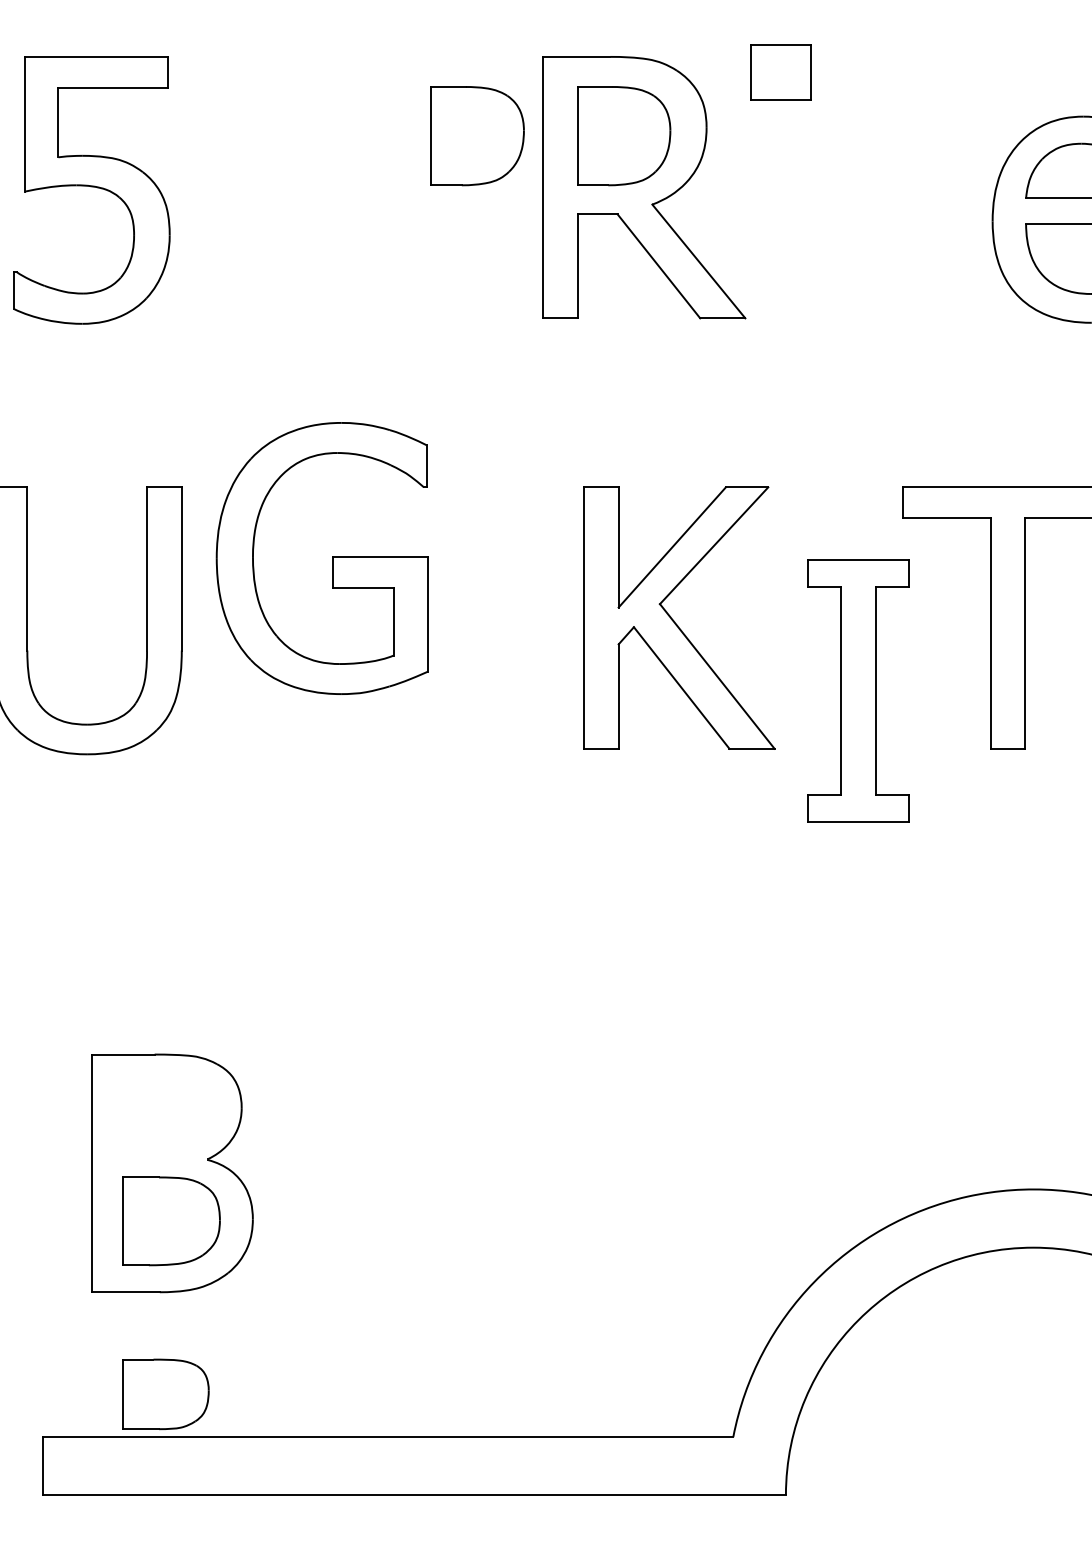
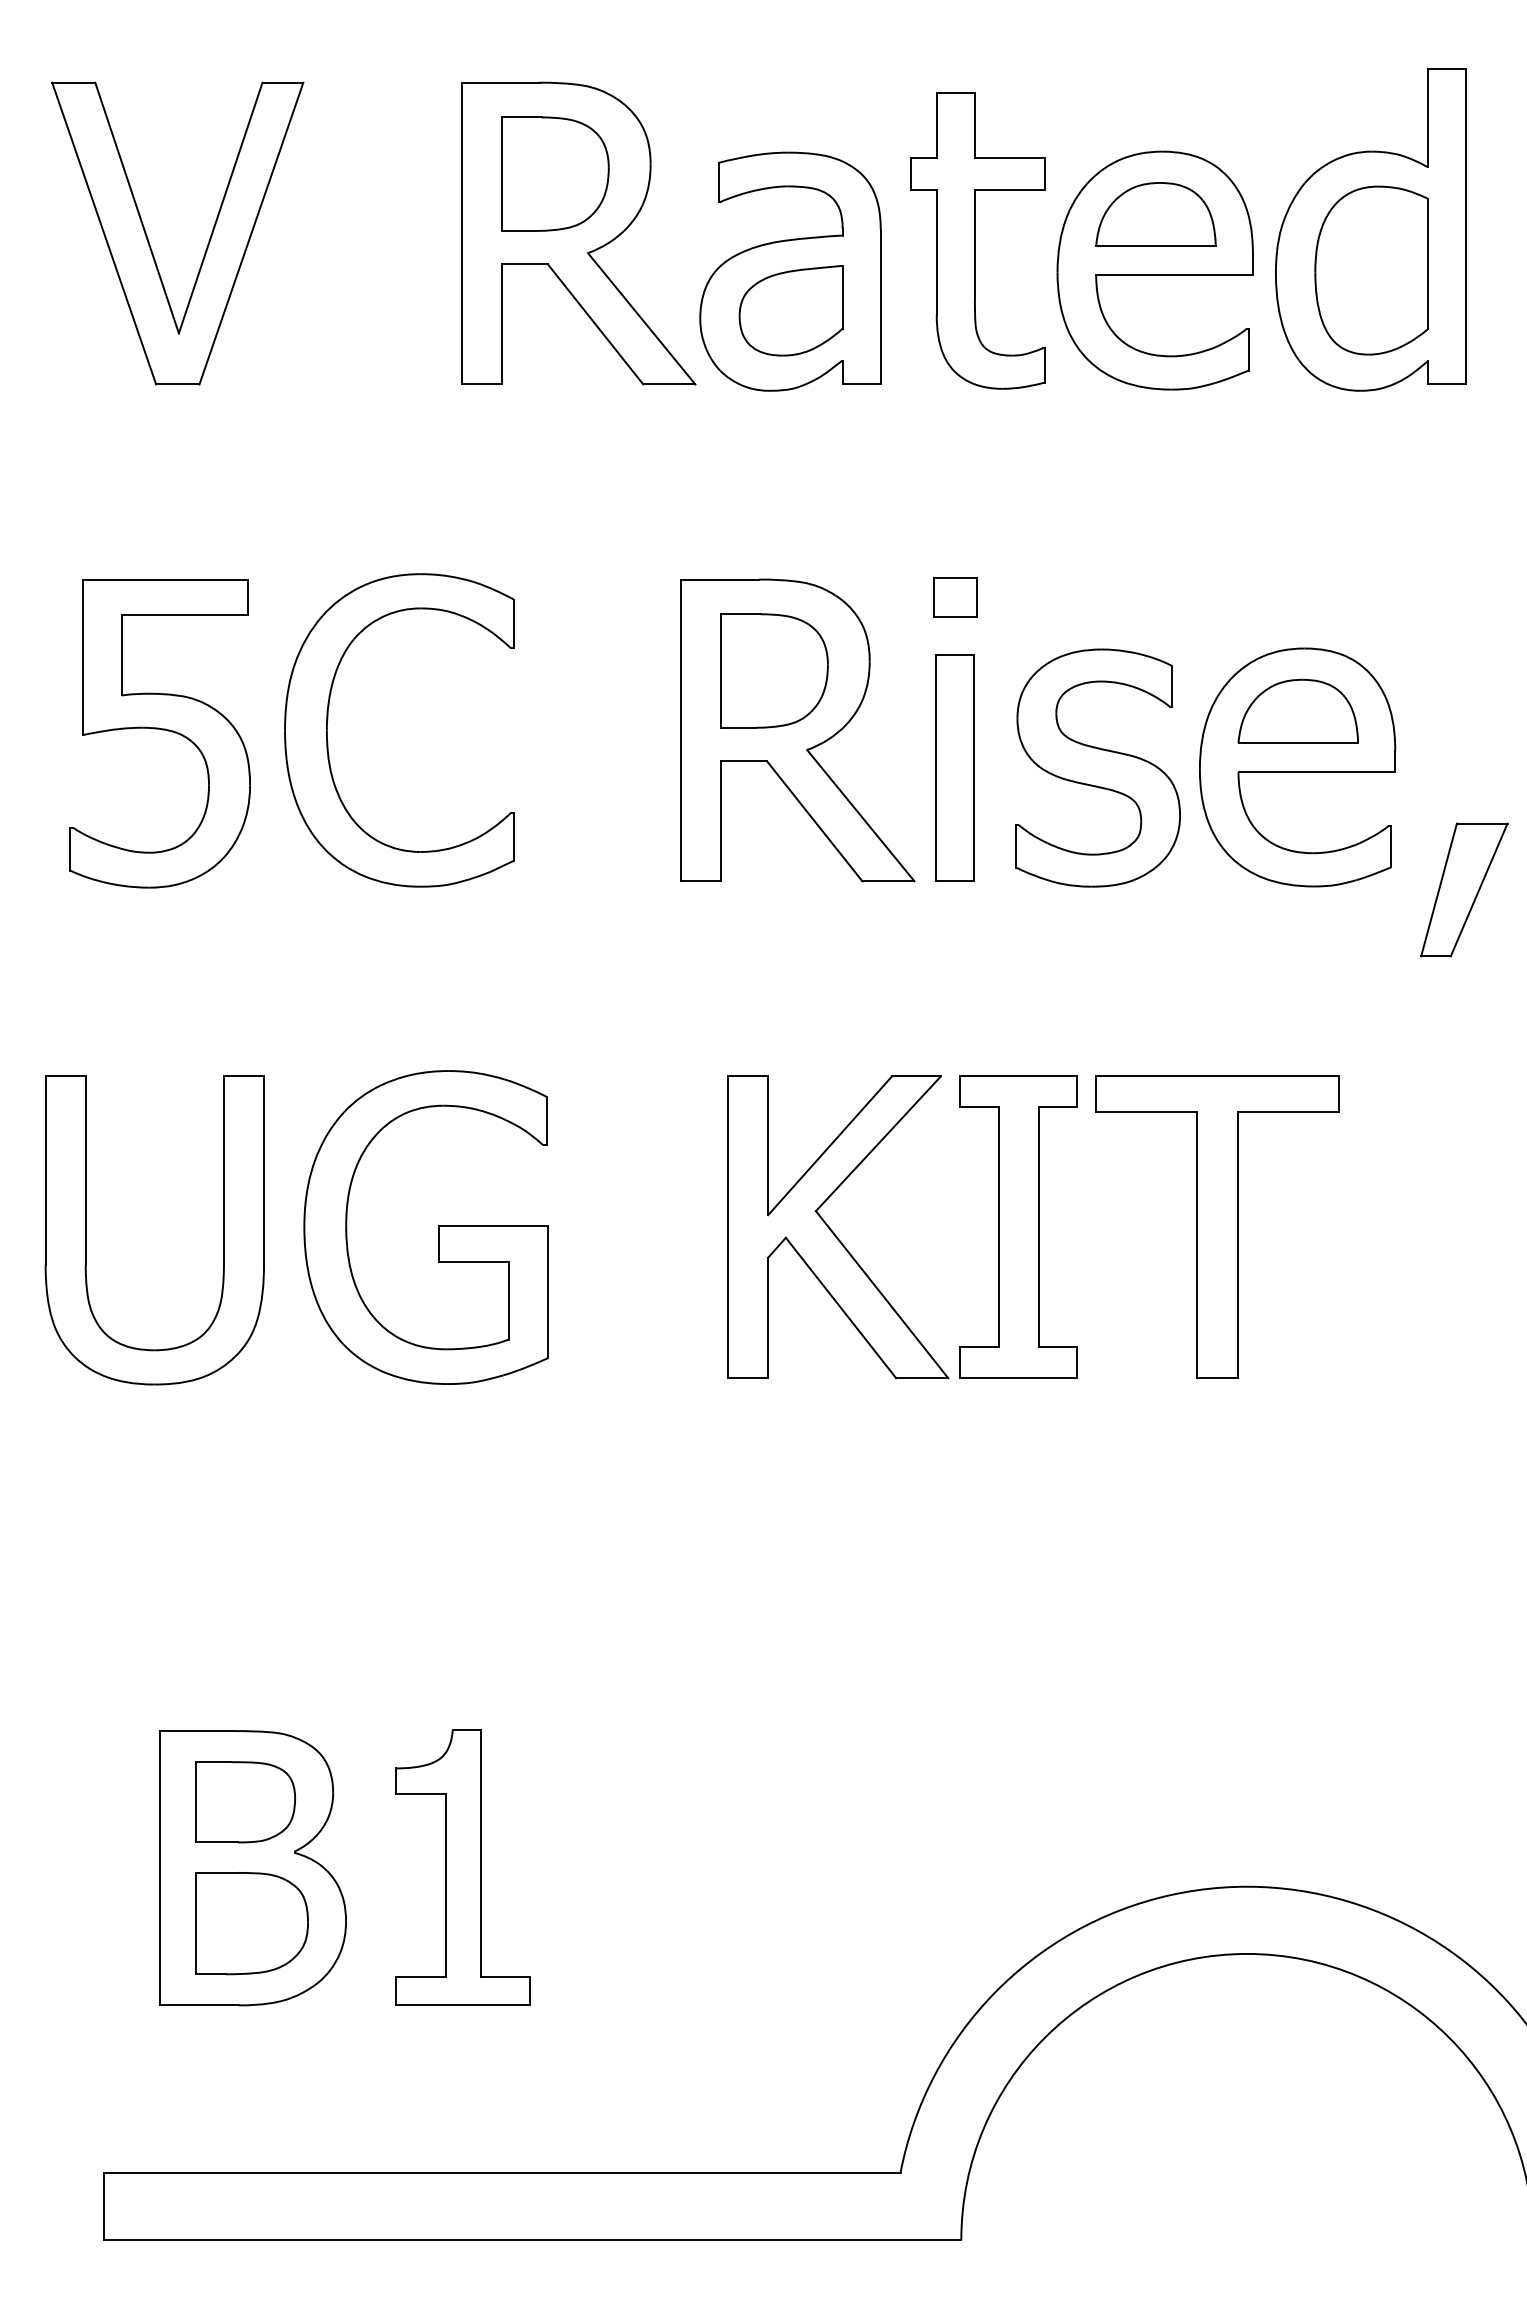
part: (780, 72) -> (955, 597), size x0.62
part: (477, 135) -> (605, 670), removed
part: (237, 178) -> (328, 719), added
part: (780, 219) -> (954, 767), added
part: (903, 219) -> (1097, 767), added
part: (332, 558) -> (438, 1227), moved
part: (858, 690) -> (1018, 1226), moved
part: (353, 1172) -> (462, 1867), added
part: (165, 1394) -> (245, 1802), moved

